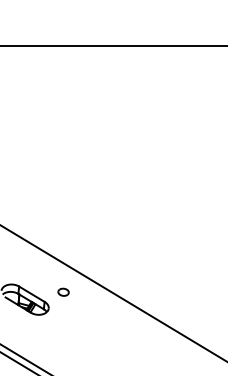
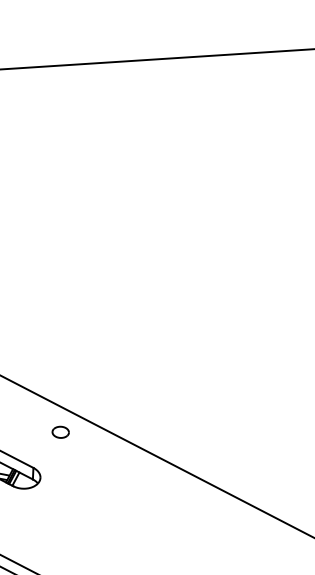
part: (63, 291) -> (60, 431), moved

